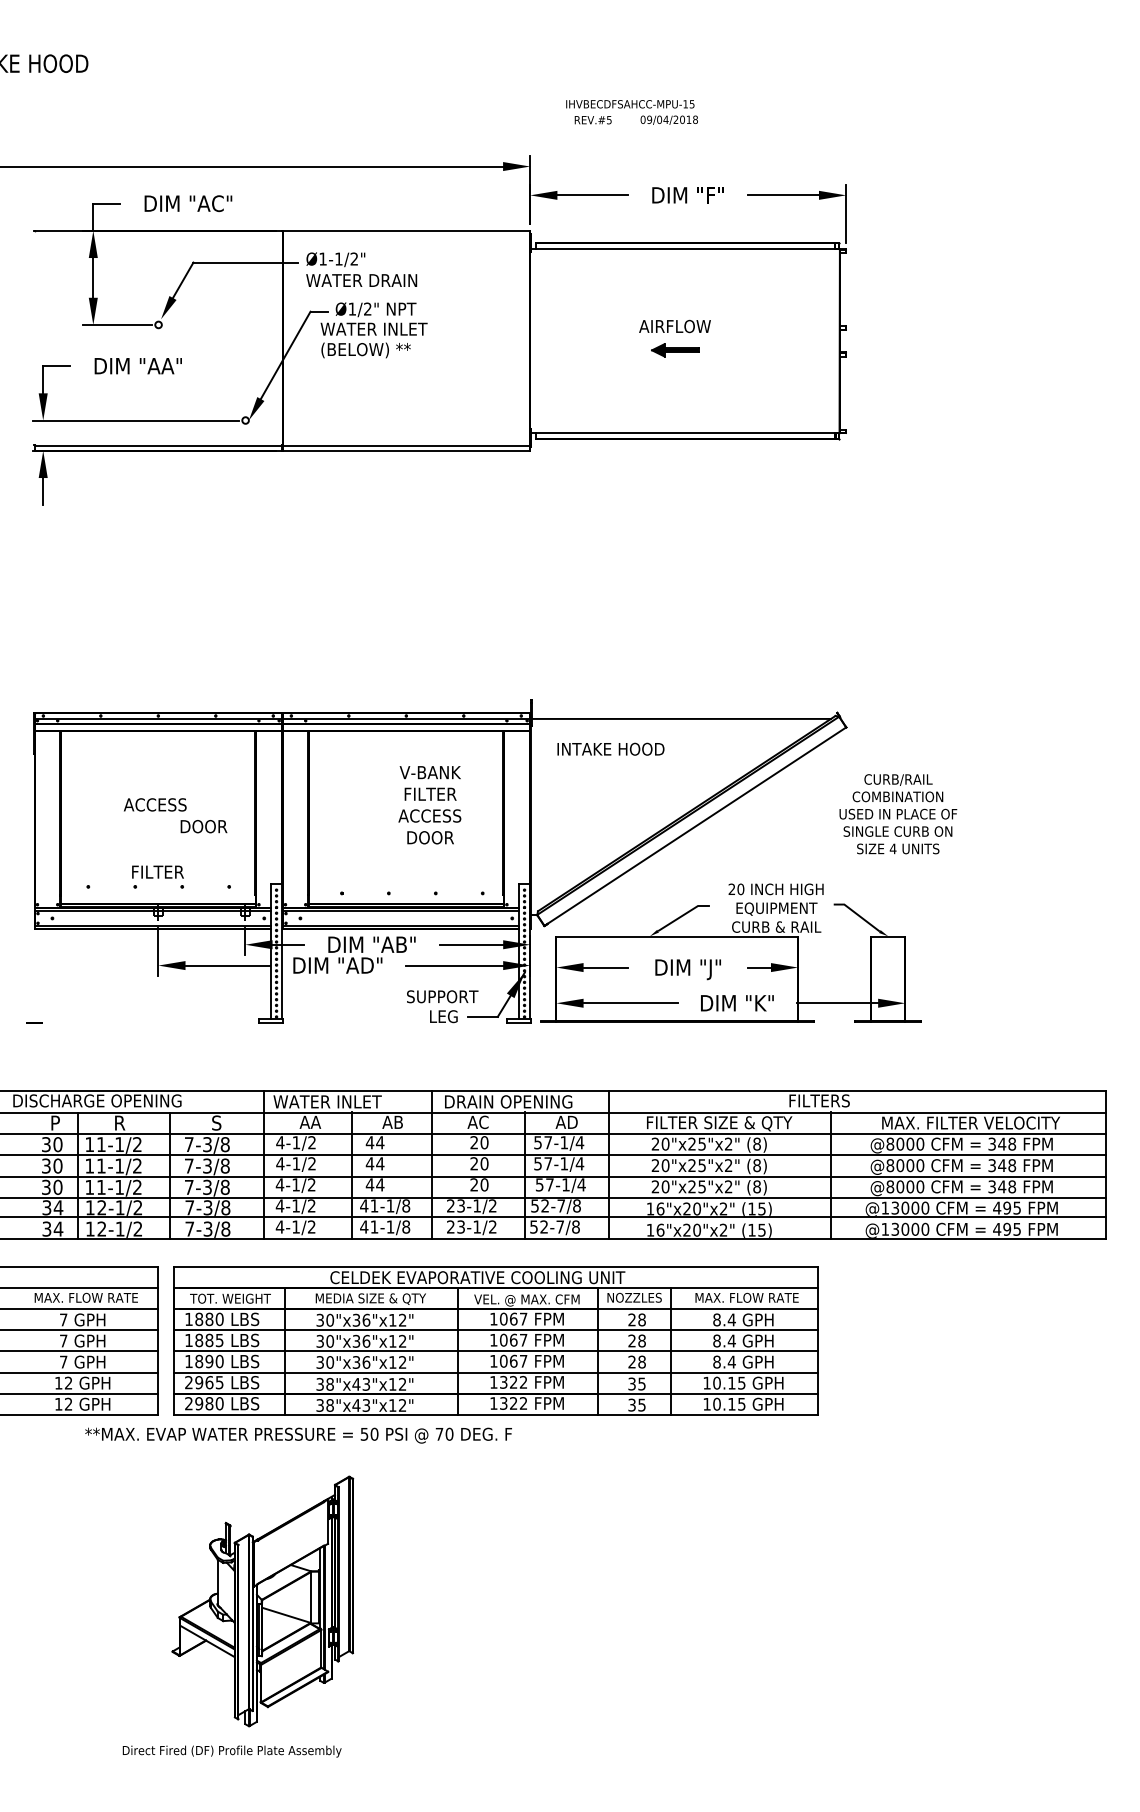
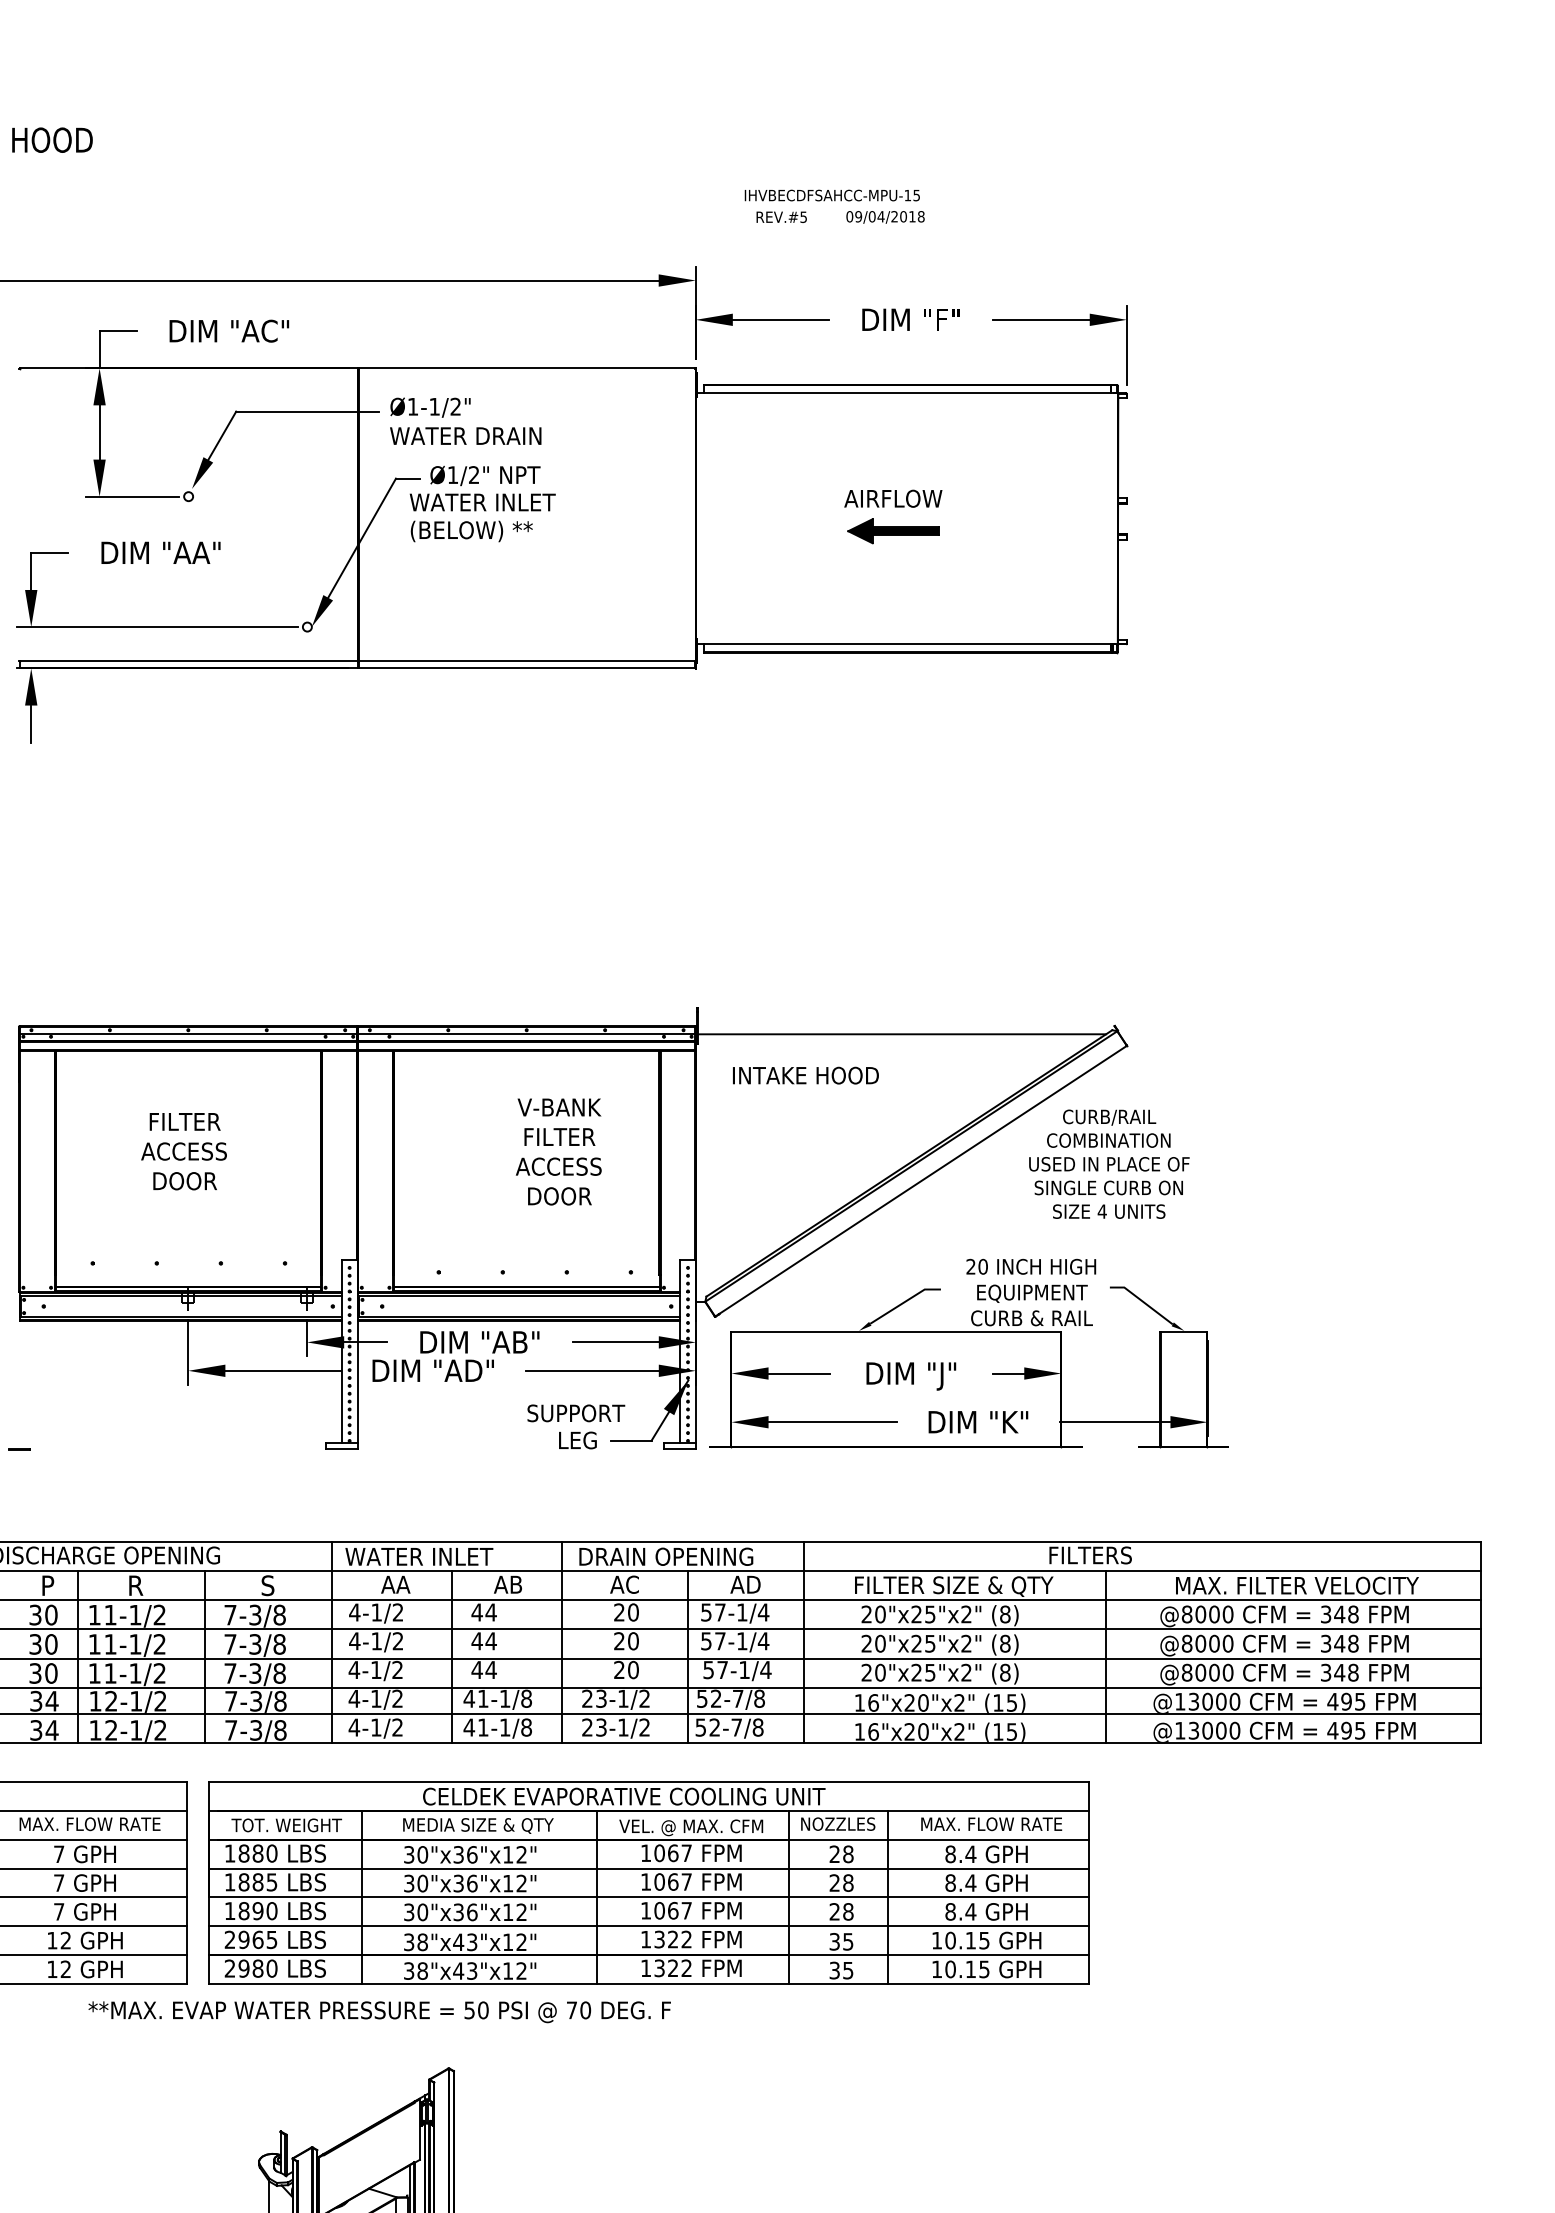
part: (675, 350) -> (893, 531), size x1.43
text: (898, 814) -> (1109, 1164), moved
text: (203, 826) -> (184, 1181), moved
text: (157, 871) -> (184, 1120), moved

